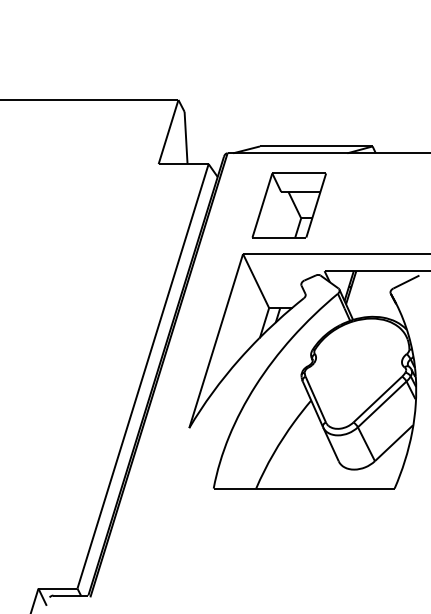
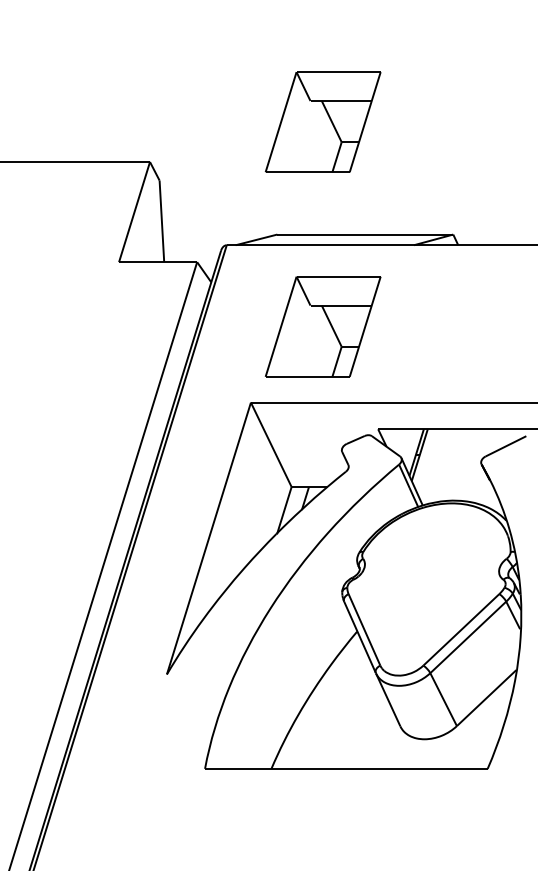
part: (288, 74) -> (321, 122), added

